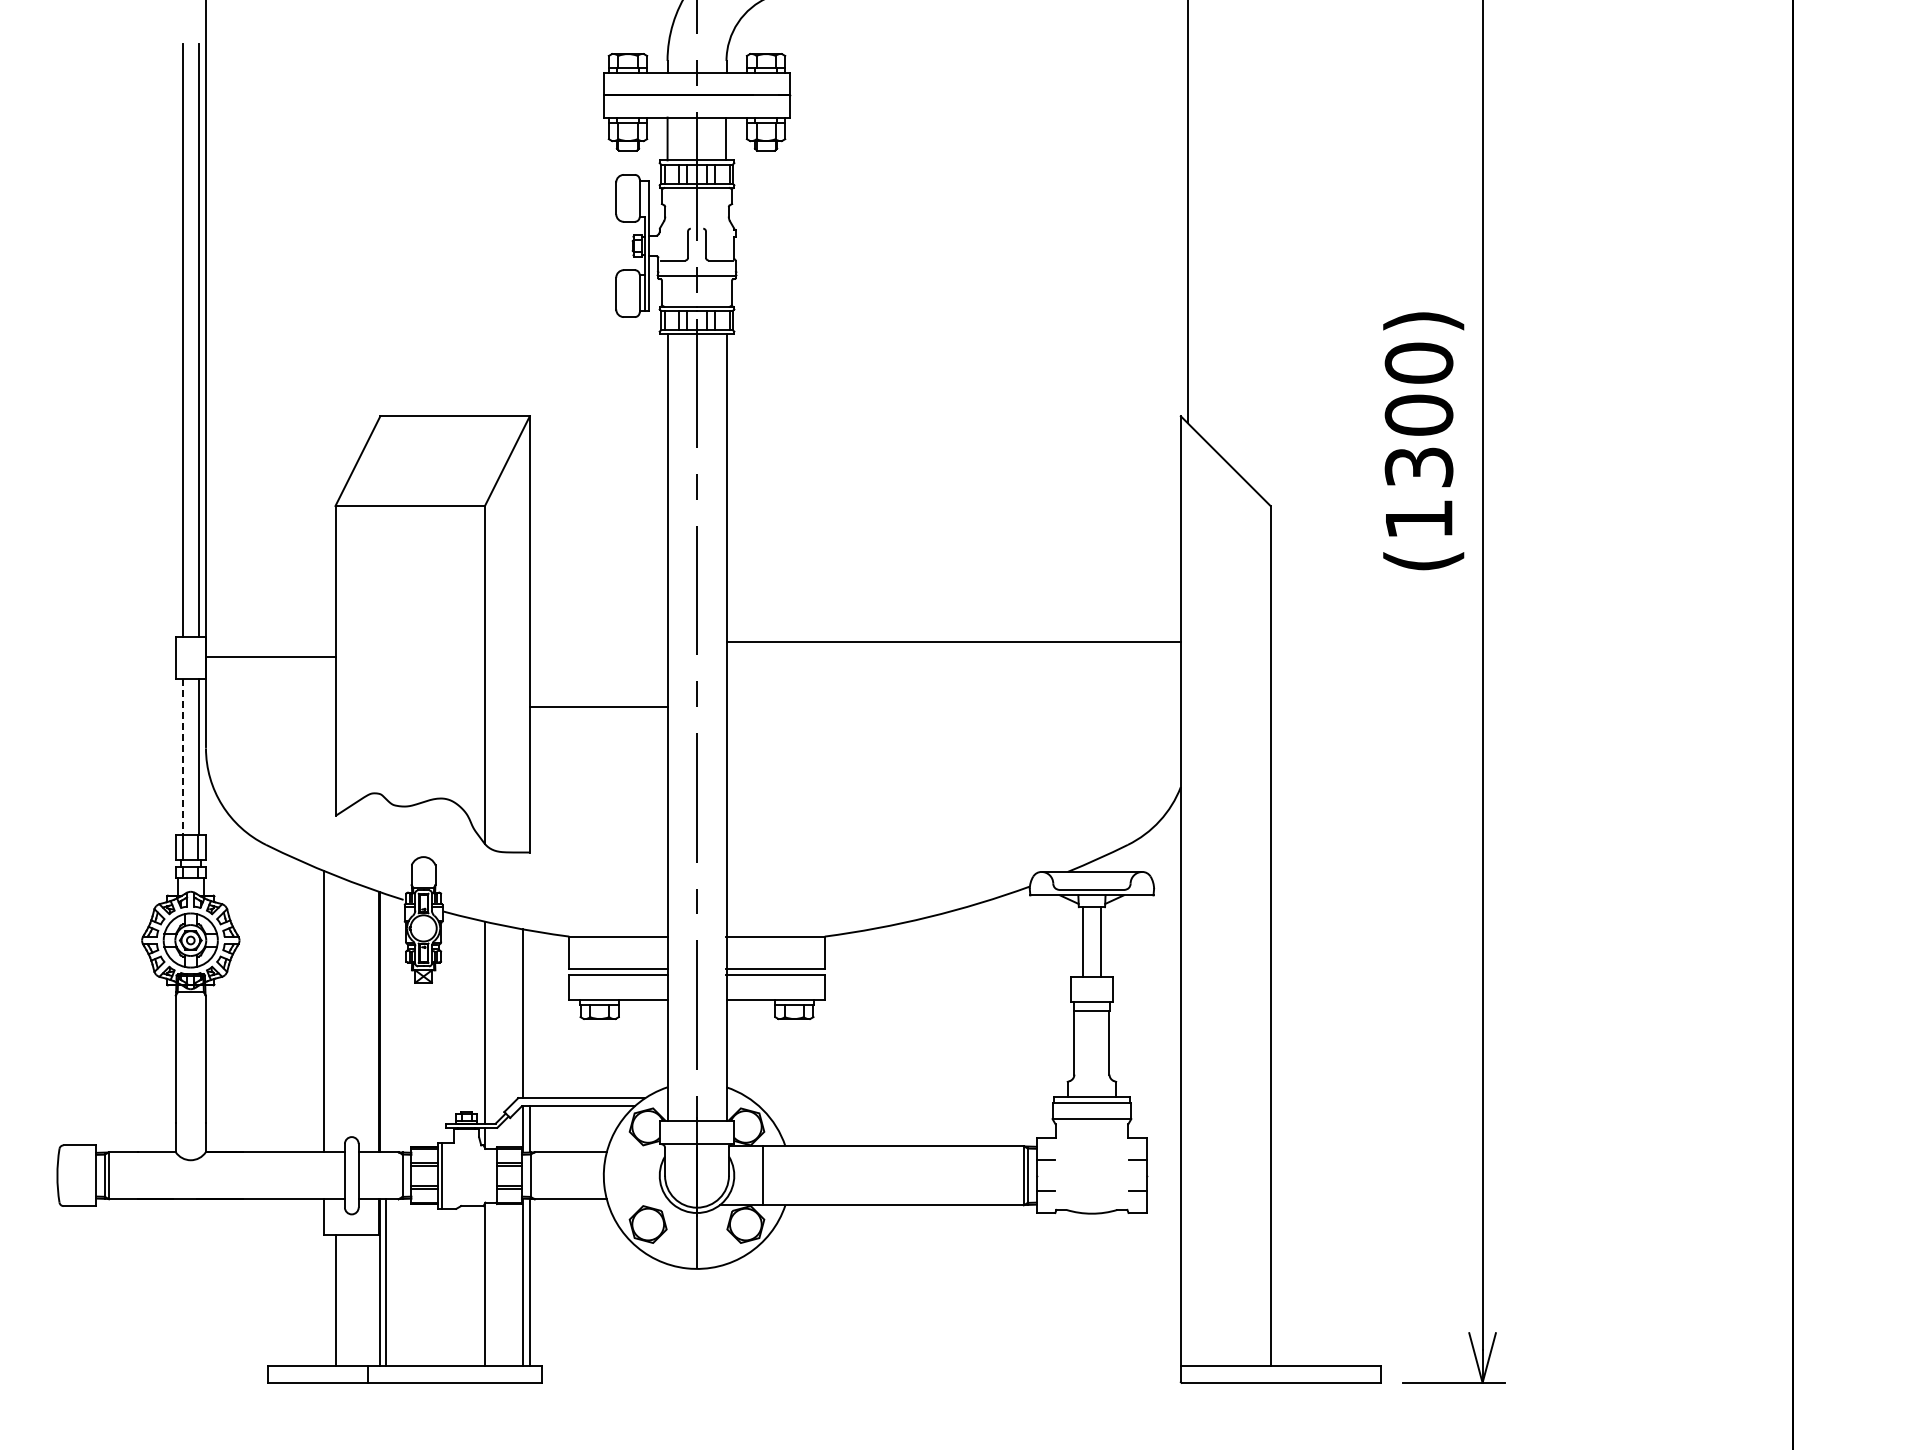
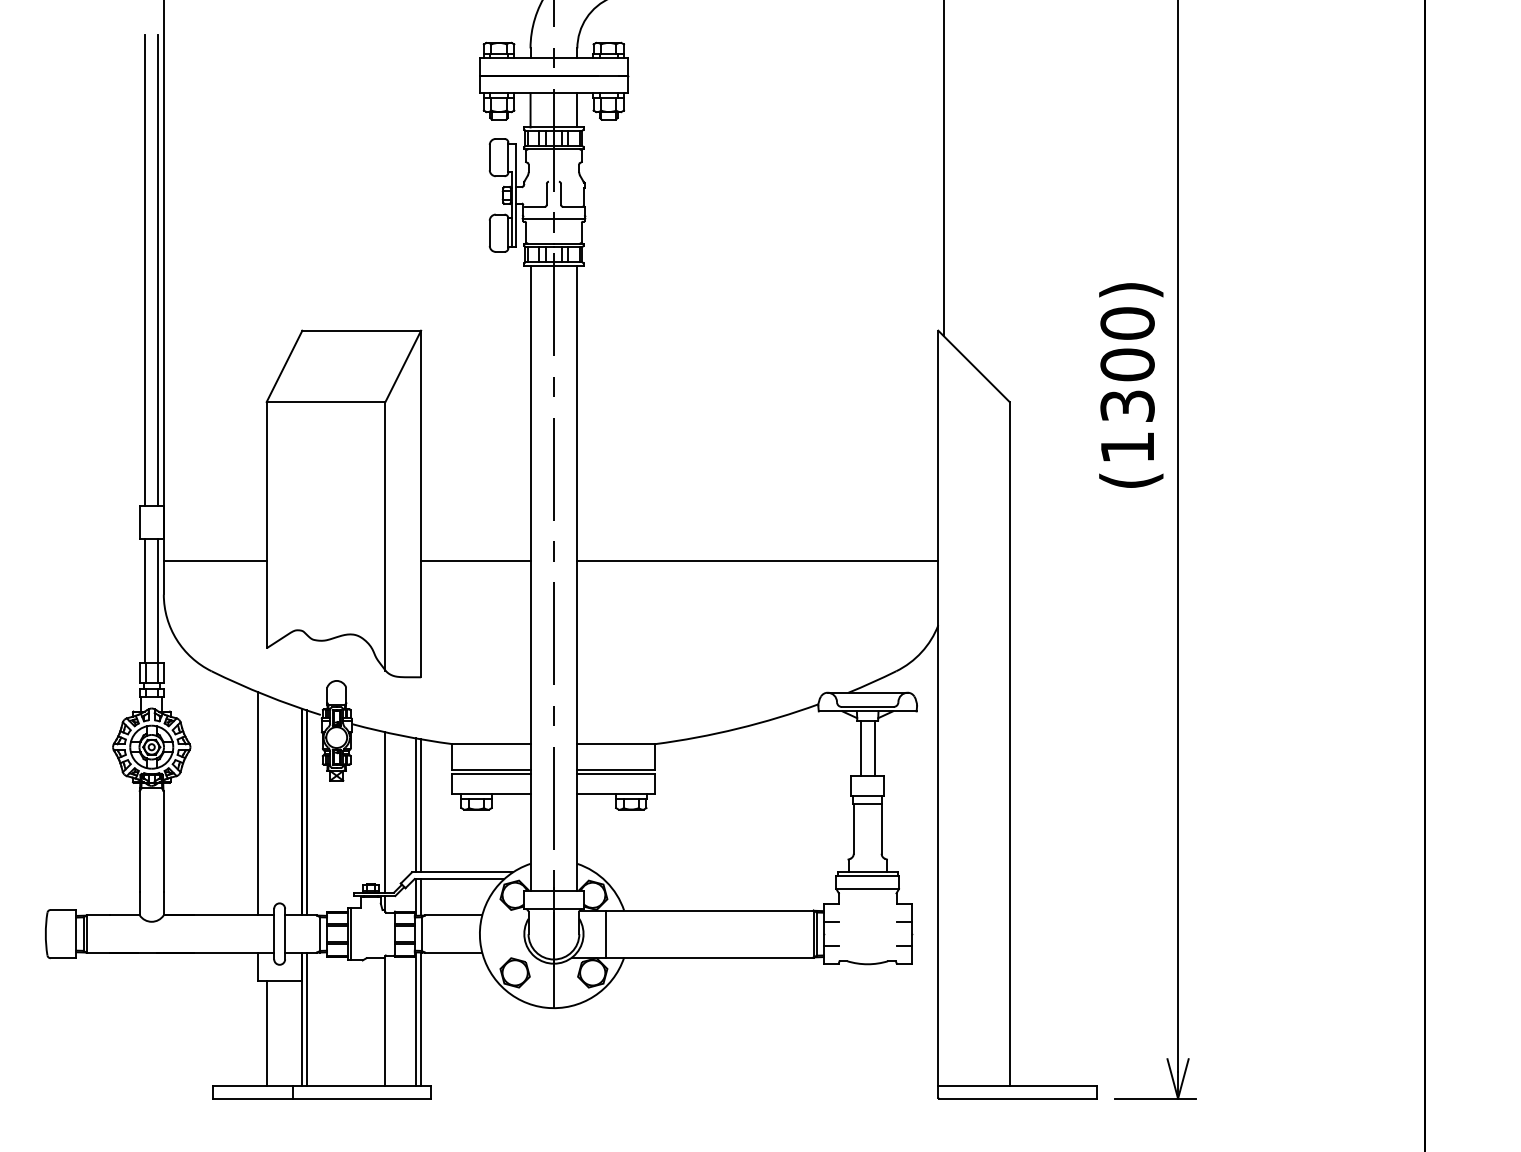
text: (1423, 441) -> (1131, 385), moved
line: (953, 641) -> (757, 561), moved
line: (270, 656) -> (215, 561), moved
line: (182, 757) -> (145, 601), dashed -> solid
line: (529, 1014) -> (420, 806), added
line: (385, 1023) -> (306, 813), added

